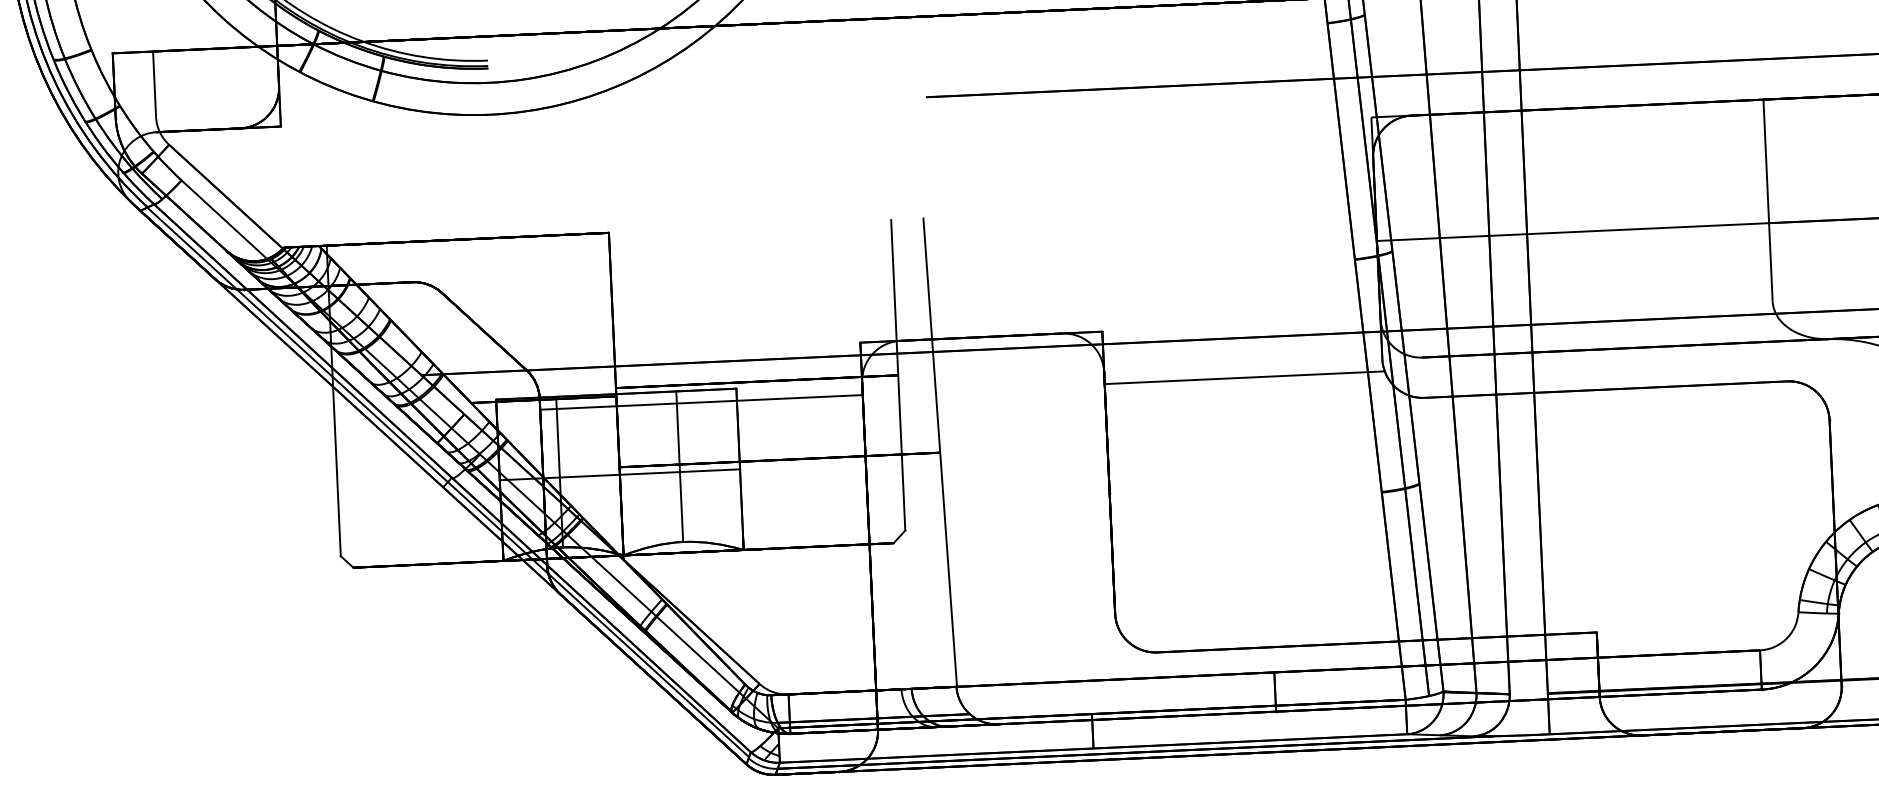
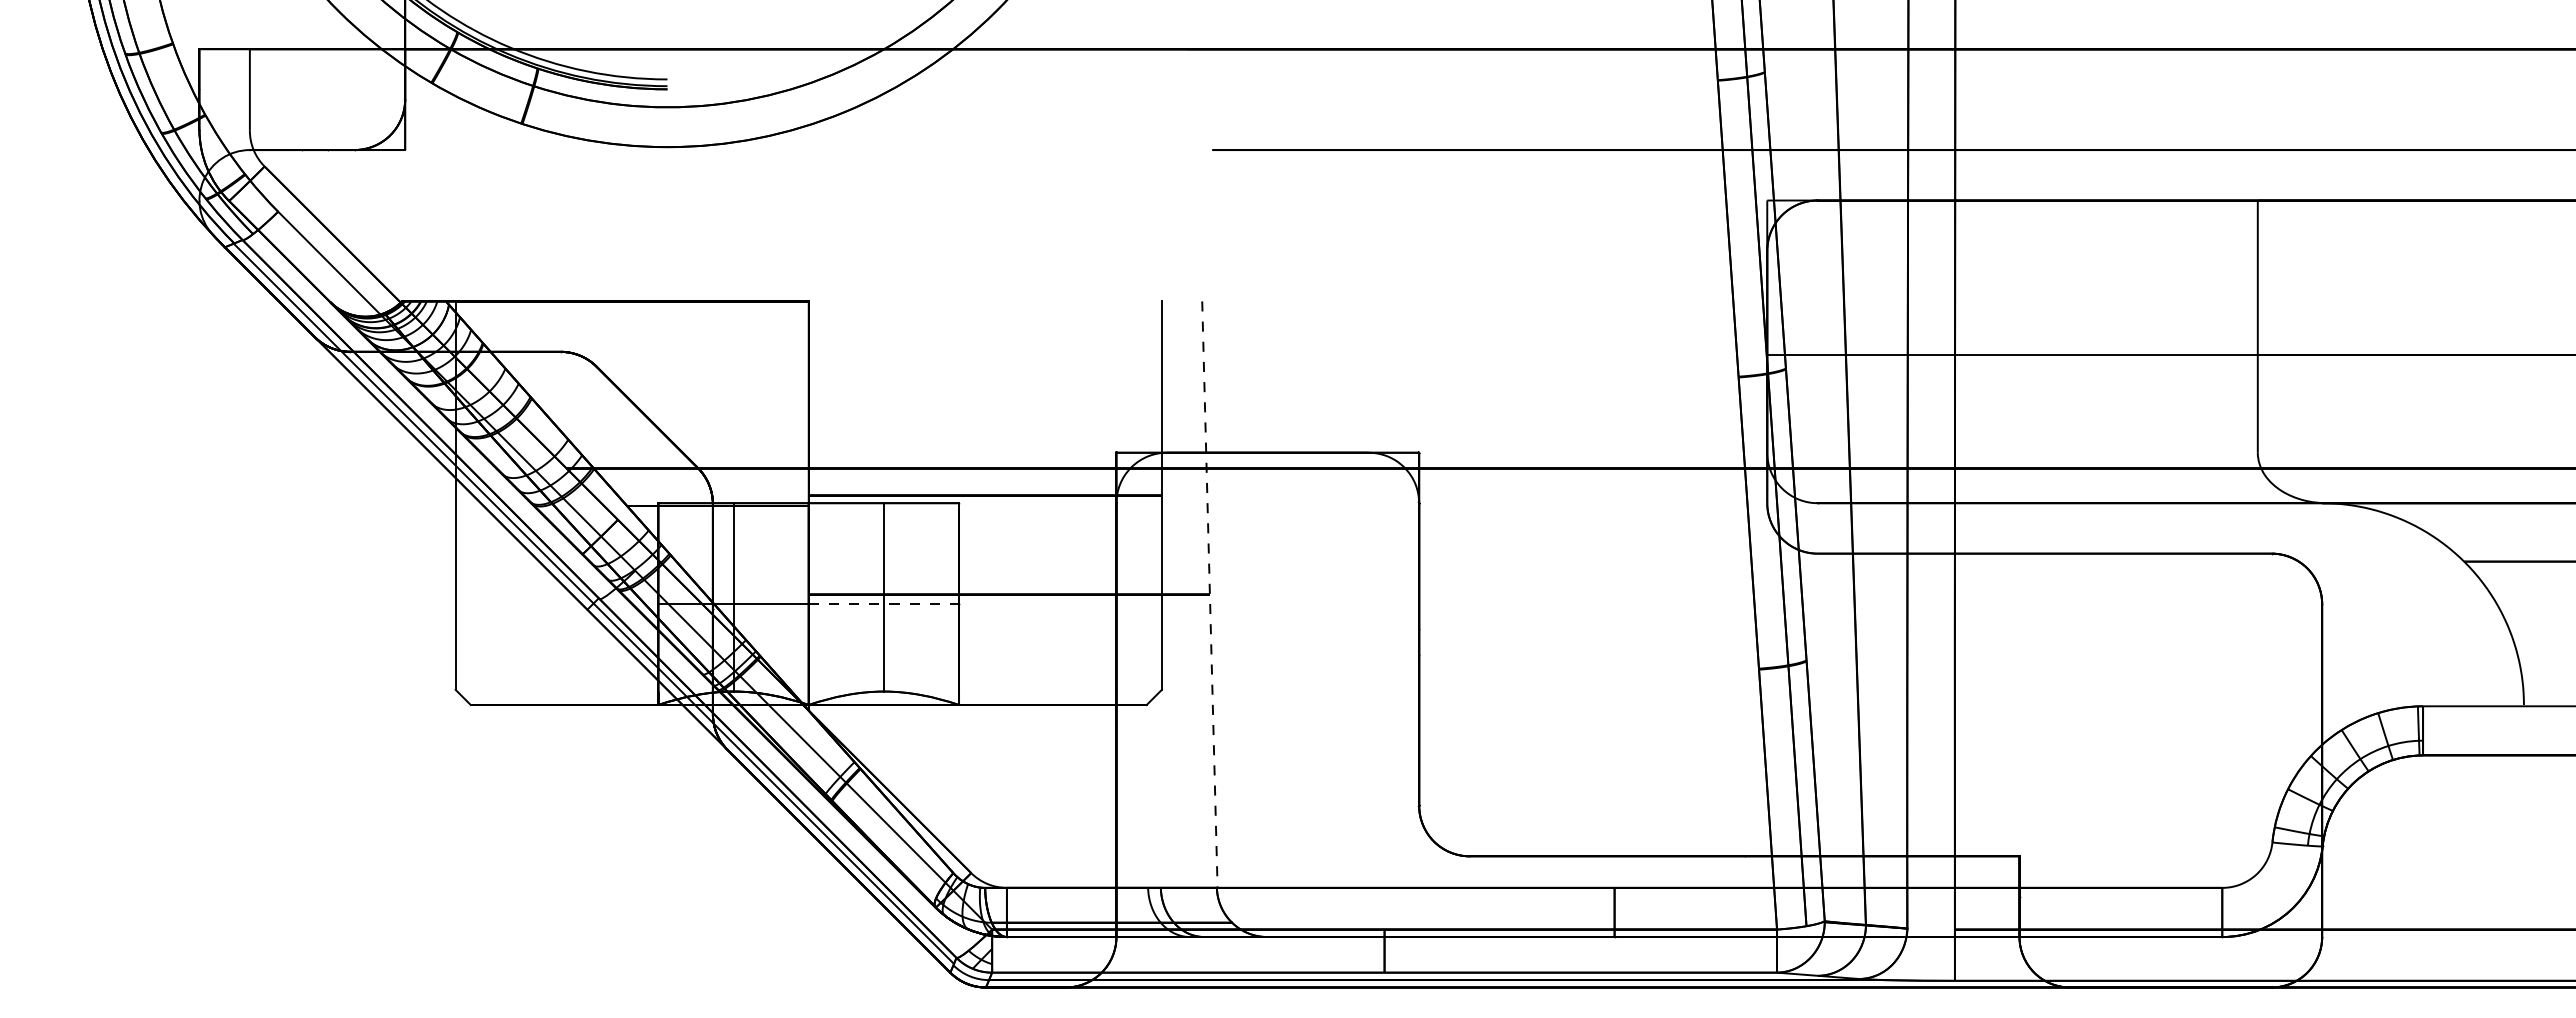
line: (1244, 377) -> (1594, 518), removed
line: (701, 402) -> (914, 518), removed
line: (939, 453) -> (1209, 595), solid -> dashed
line: (680, 472) -> (884, 604), solid -> dashed

